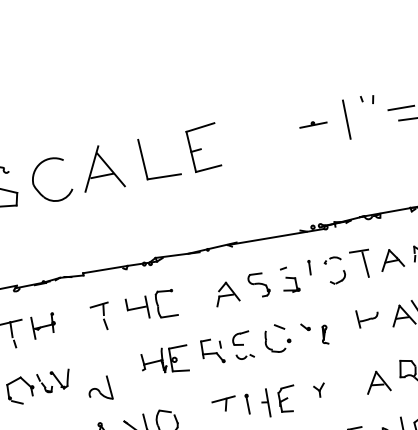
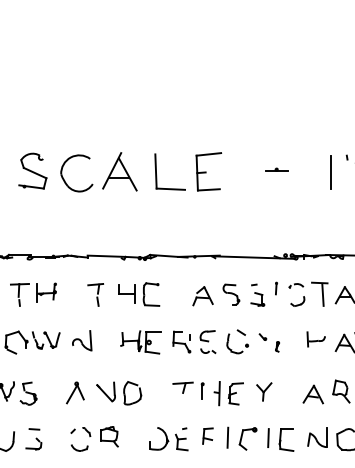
part: (312, 123) -> (276, 169), moved
part: (324, 334) -> (277, 346), size x0.62
part: (100, 389) -> (82, 340), moved
part: (320, 389) -> (264, 391), size x1.67

